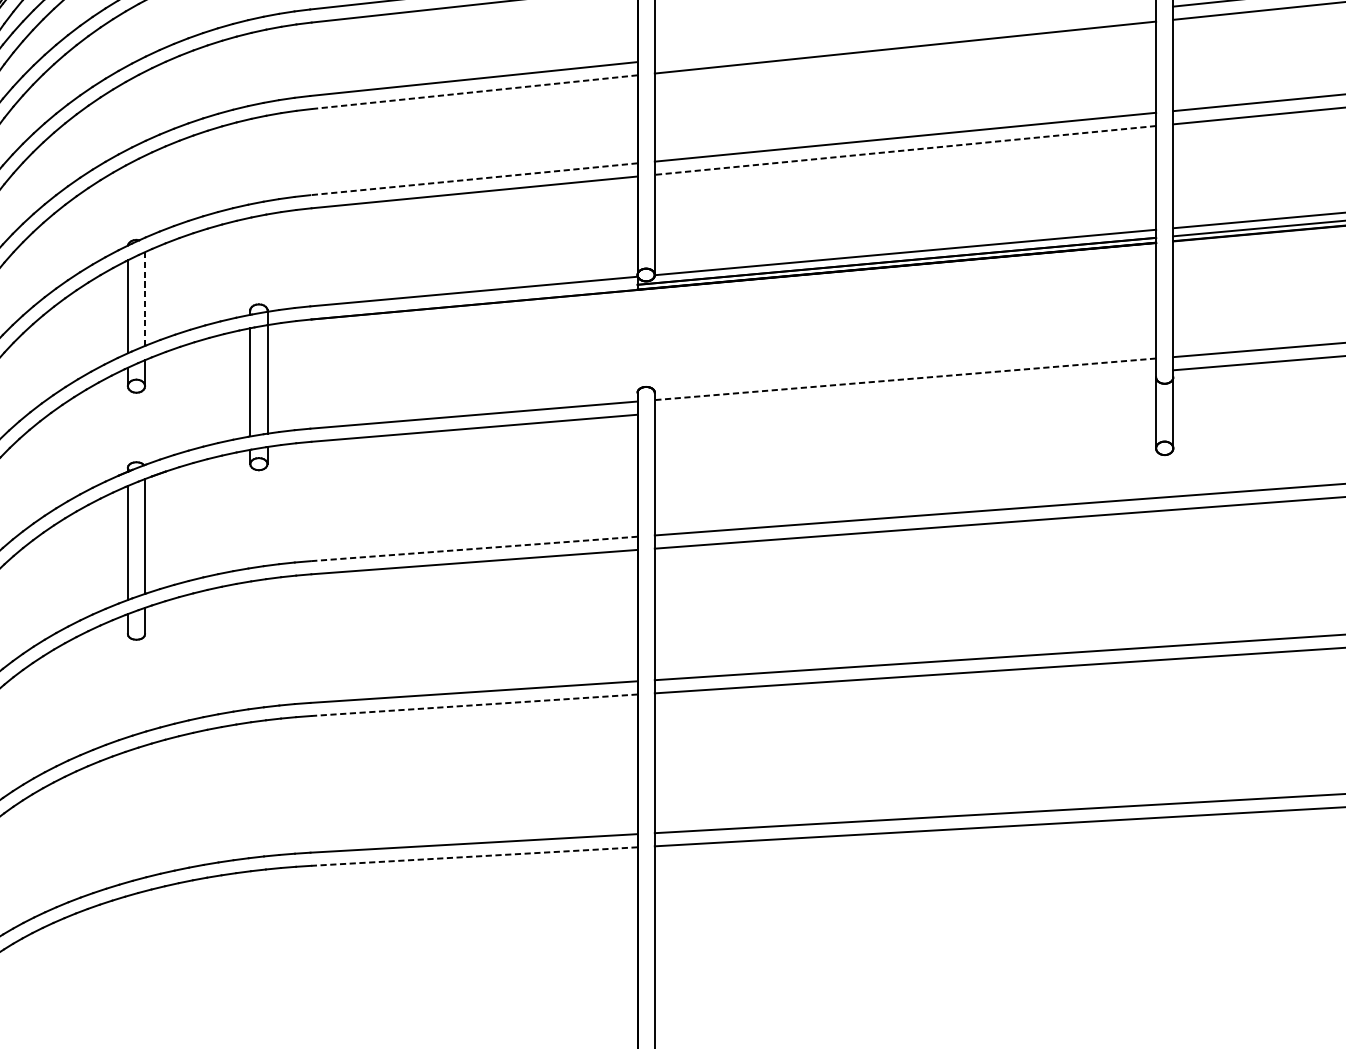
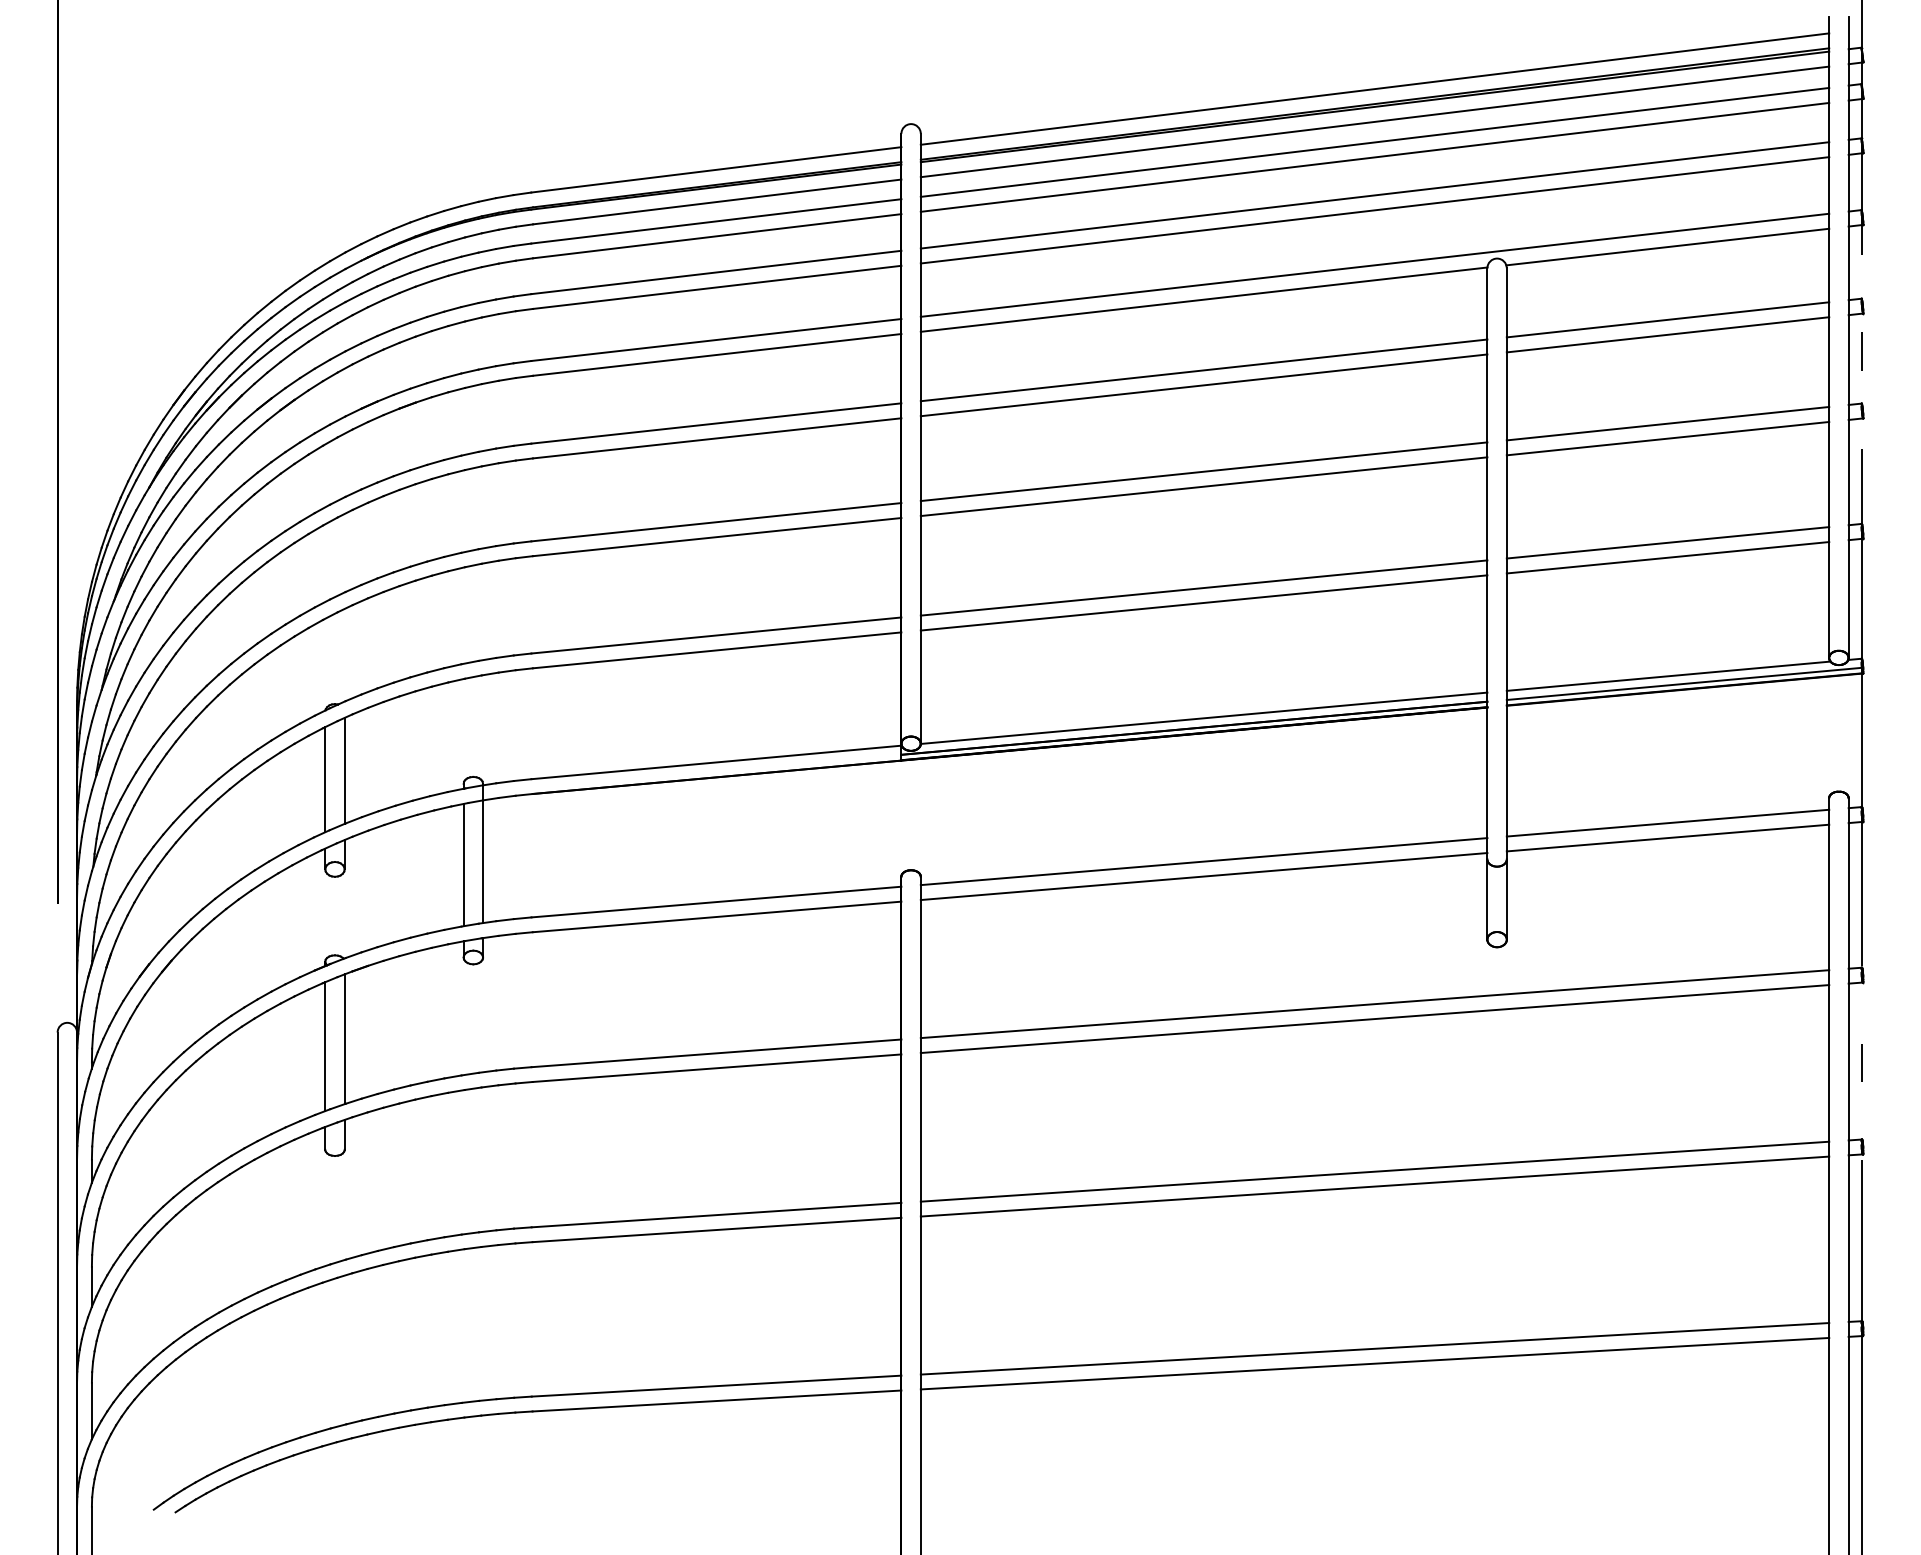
line: (904, 34) -> (1203, 471), added
line: (474, 92) -> (716, 537), dashed -> solid
line: (905, 150) -> (1204, 602), dashed -> solid
line: (474, 179) -> (716, 635), dashed -> solid
line: (144, 298) -> (344, 770), dashed -> solid
line: (904, 379) -> (1203, 861), dashed -> solid
line: (904, 392) -> (1203, 876), added
line: (474, 549) -> (716, 1053), dashed -> solid
line: (474, 704) -> (717, 1229), dashed -> solid
line: (474, 857) -> (716, 1401), dashed -> solid

